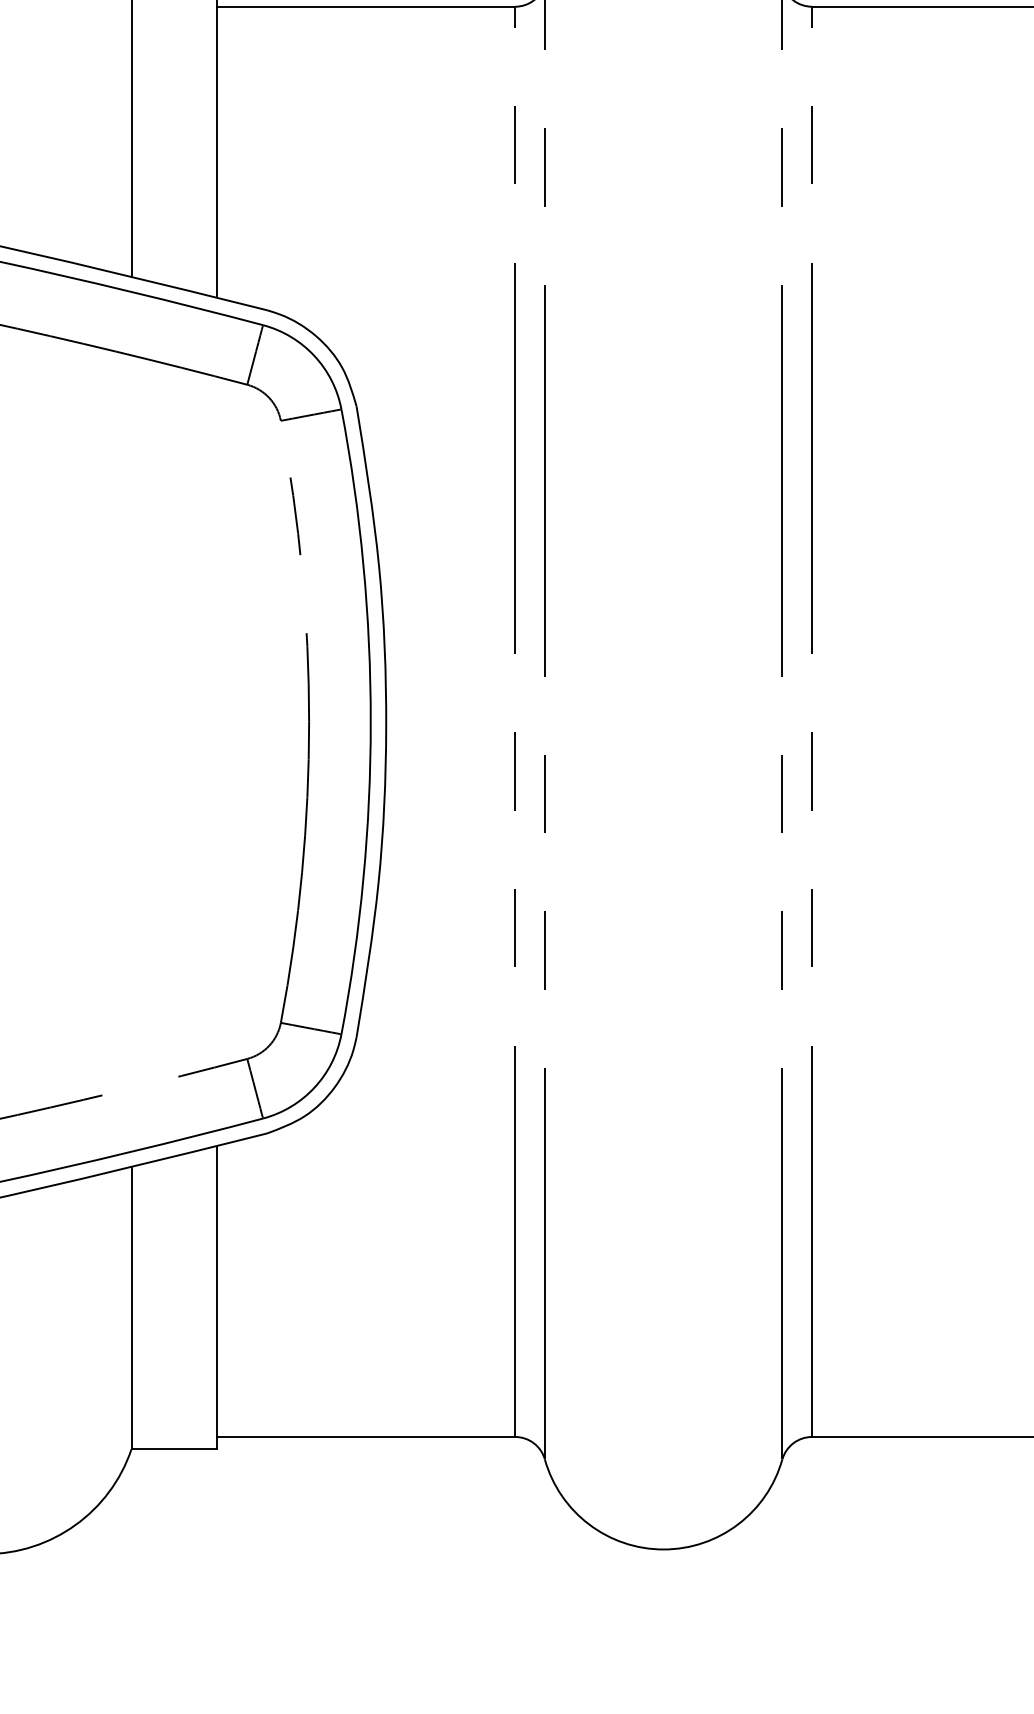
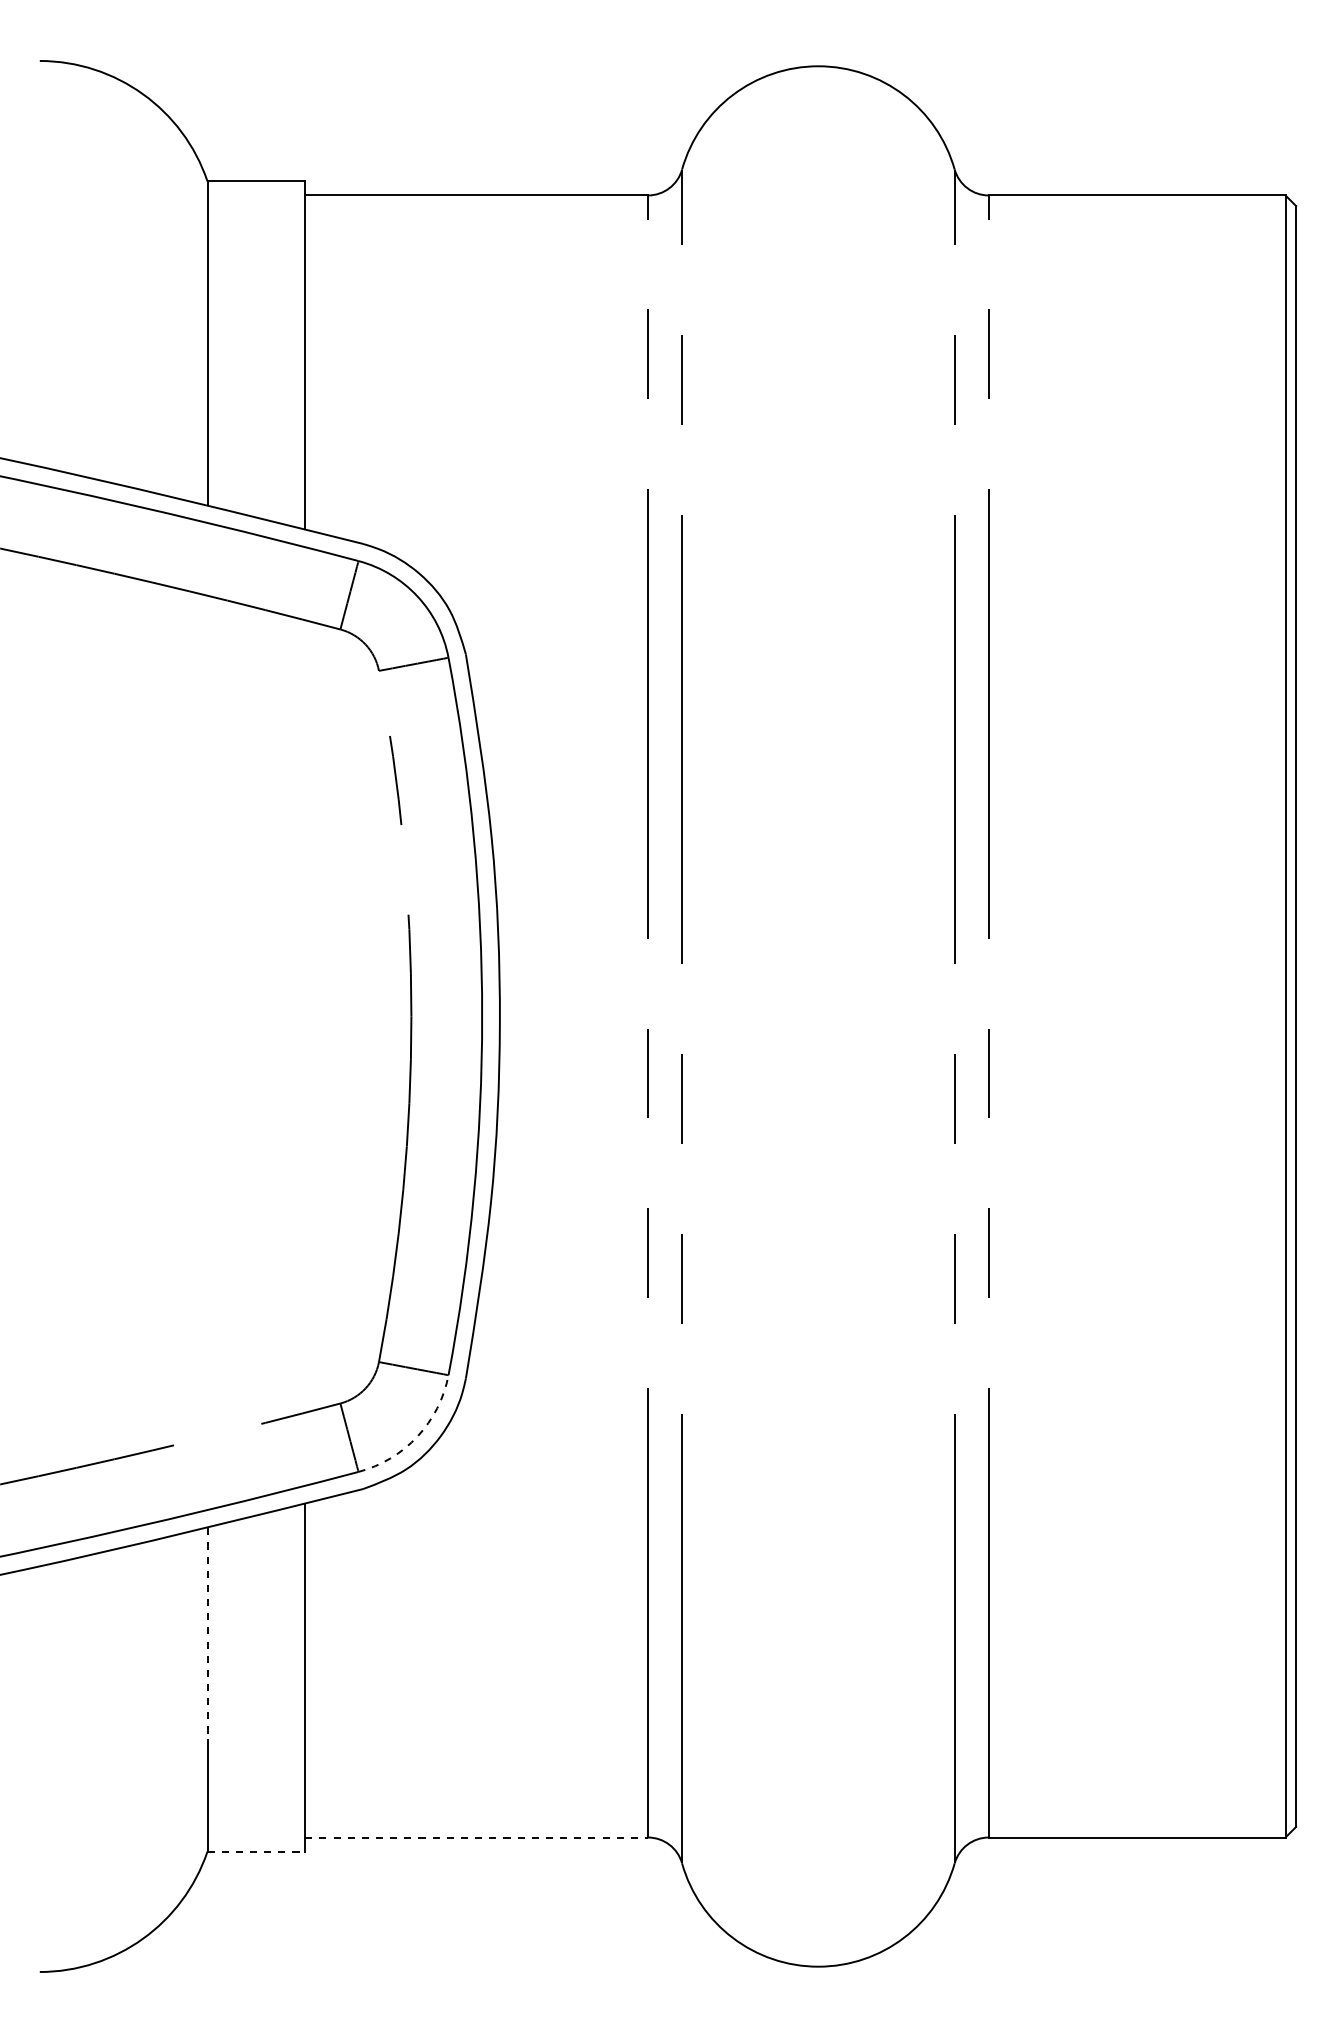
arc: (314, 1087) -> (417, 1436), solid -> dashed
line: (131, 1260) -> (207, 1634), solid -> dashed
line: (366, 1436) -> (477, 1837), solid -> dashed
line: (174, 1449) -> (256, 1851), solid -> dashed

